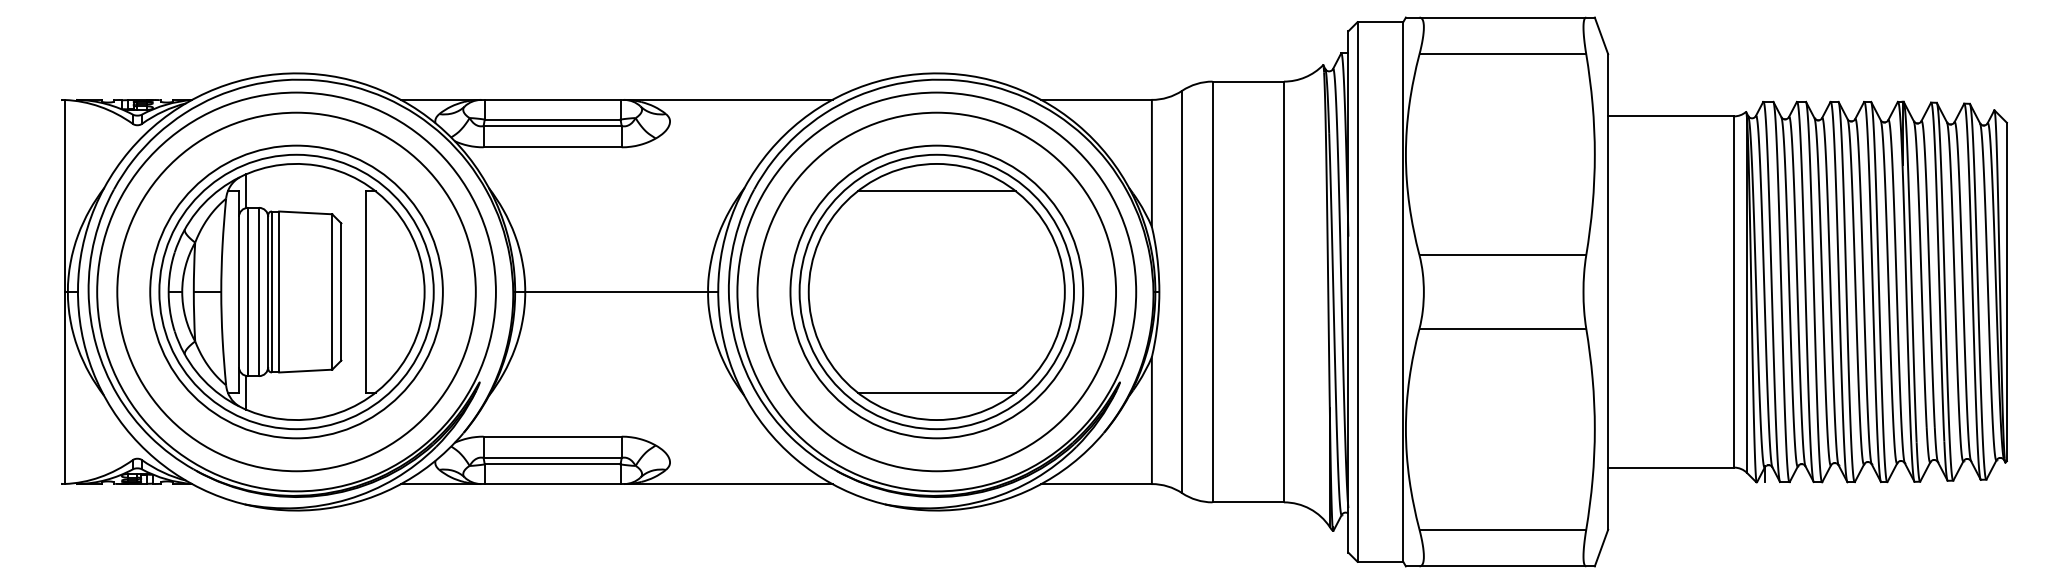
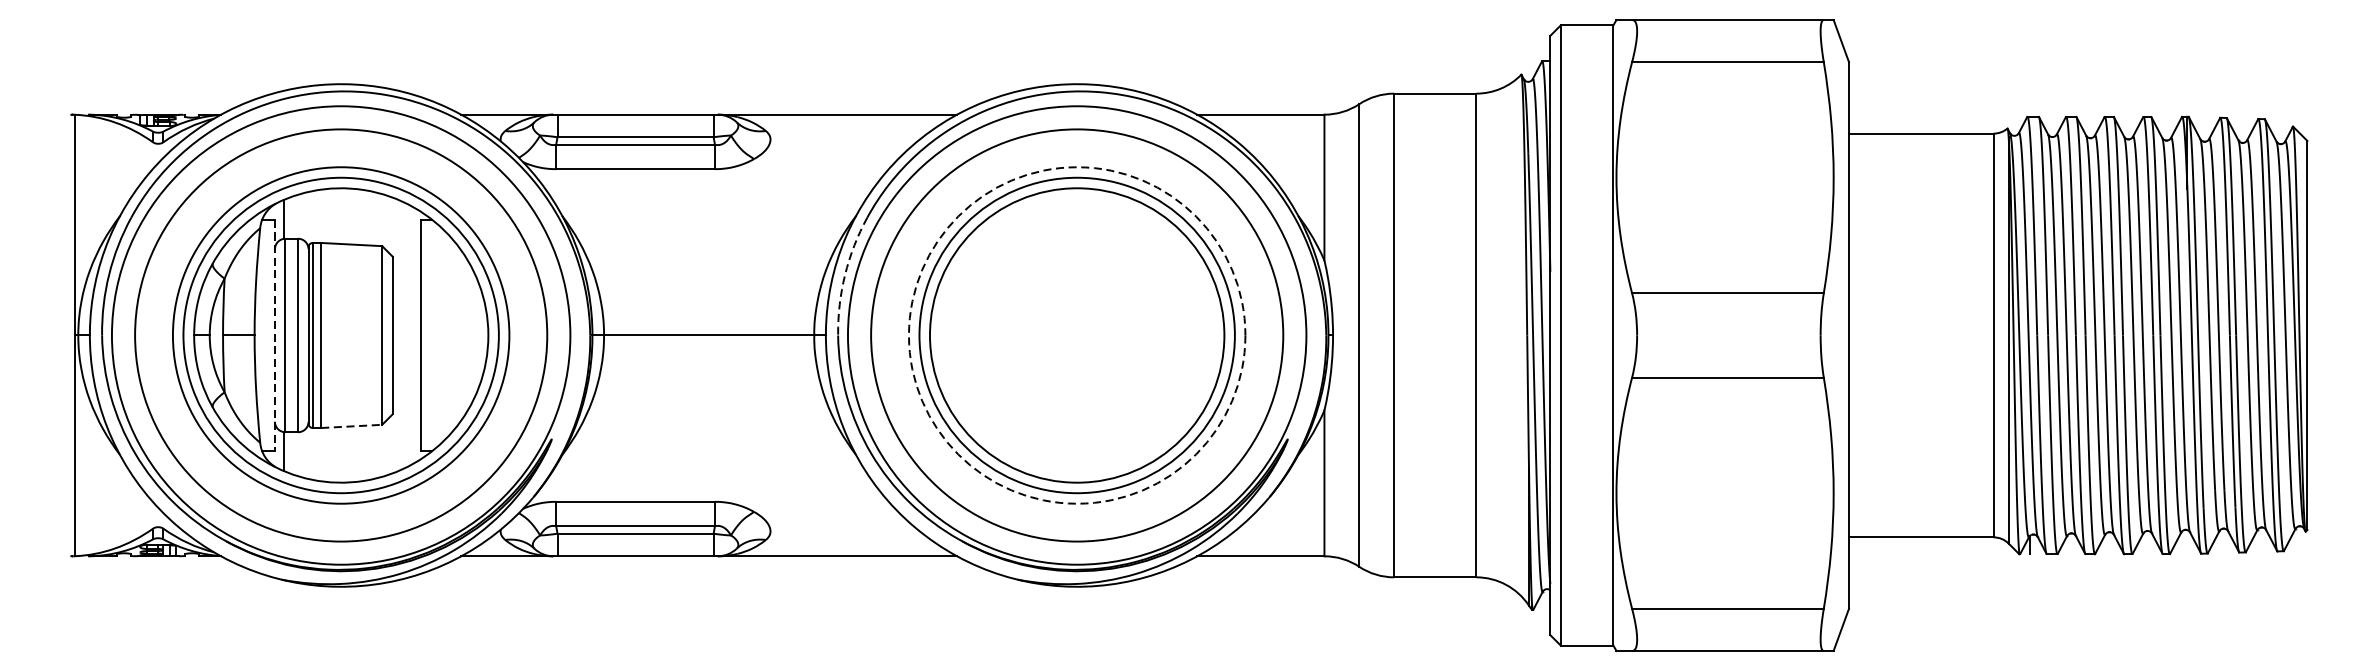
line: (936, 191) -> (1076, 219), removed
arc: (734, 239) -> (844, 275), solid -> dashed
line: (238, 291) -> (274, 334), solid -> dashed
circle: (936, 291) -> (1076, 334), solid -> dashed
line: (305, 371) -> (351, 426), solid -> dashed
line: (936, 392) -> (1076, 451), removed

